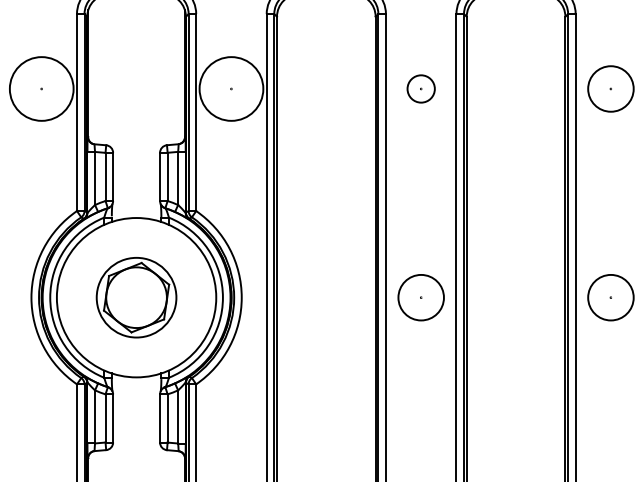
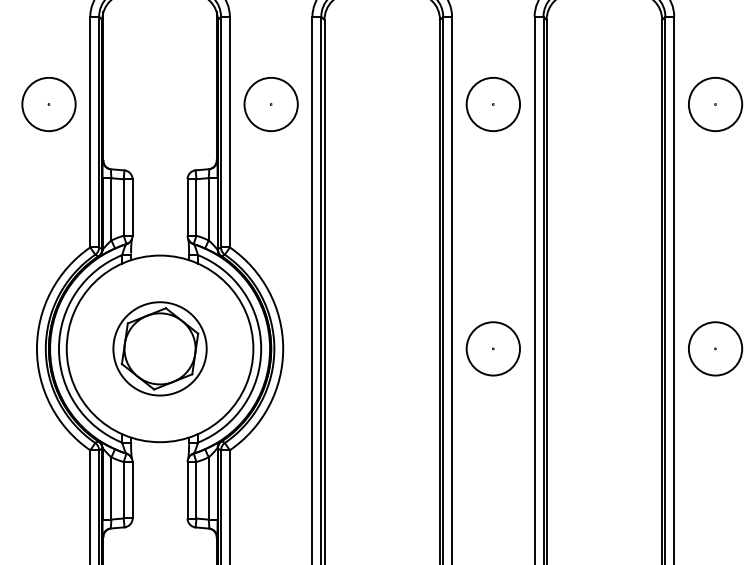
circle: (41, 88) -> (48, 104), size x0.71
circle: (230, 88) -> (270, 104), size x0.71
circle: (421, 88) -> (493, 104), size x1.67

